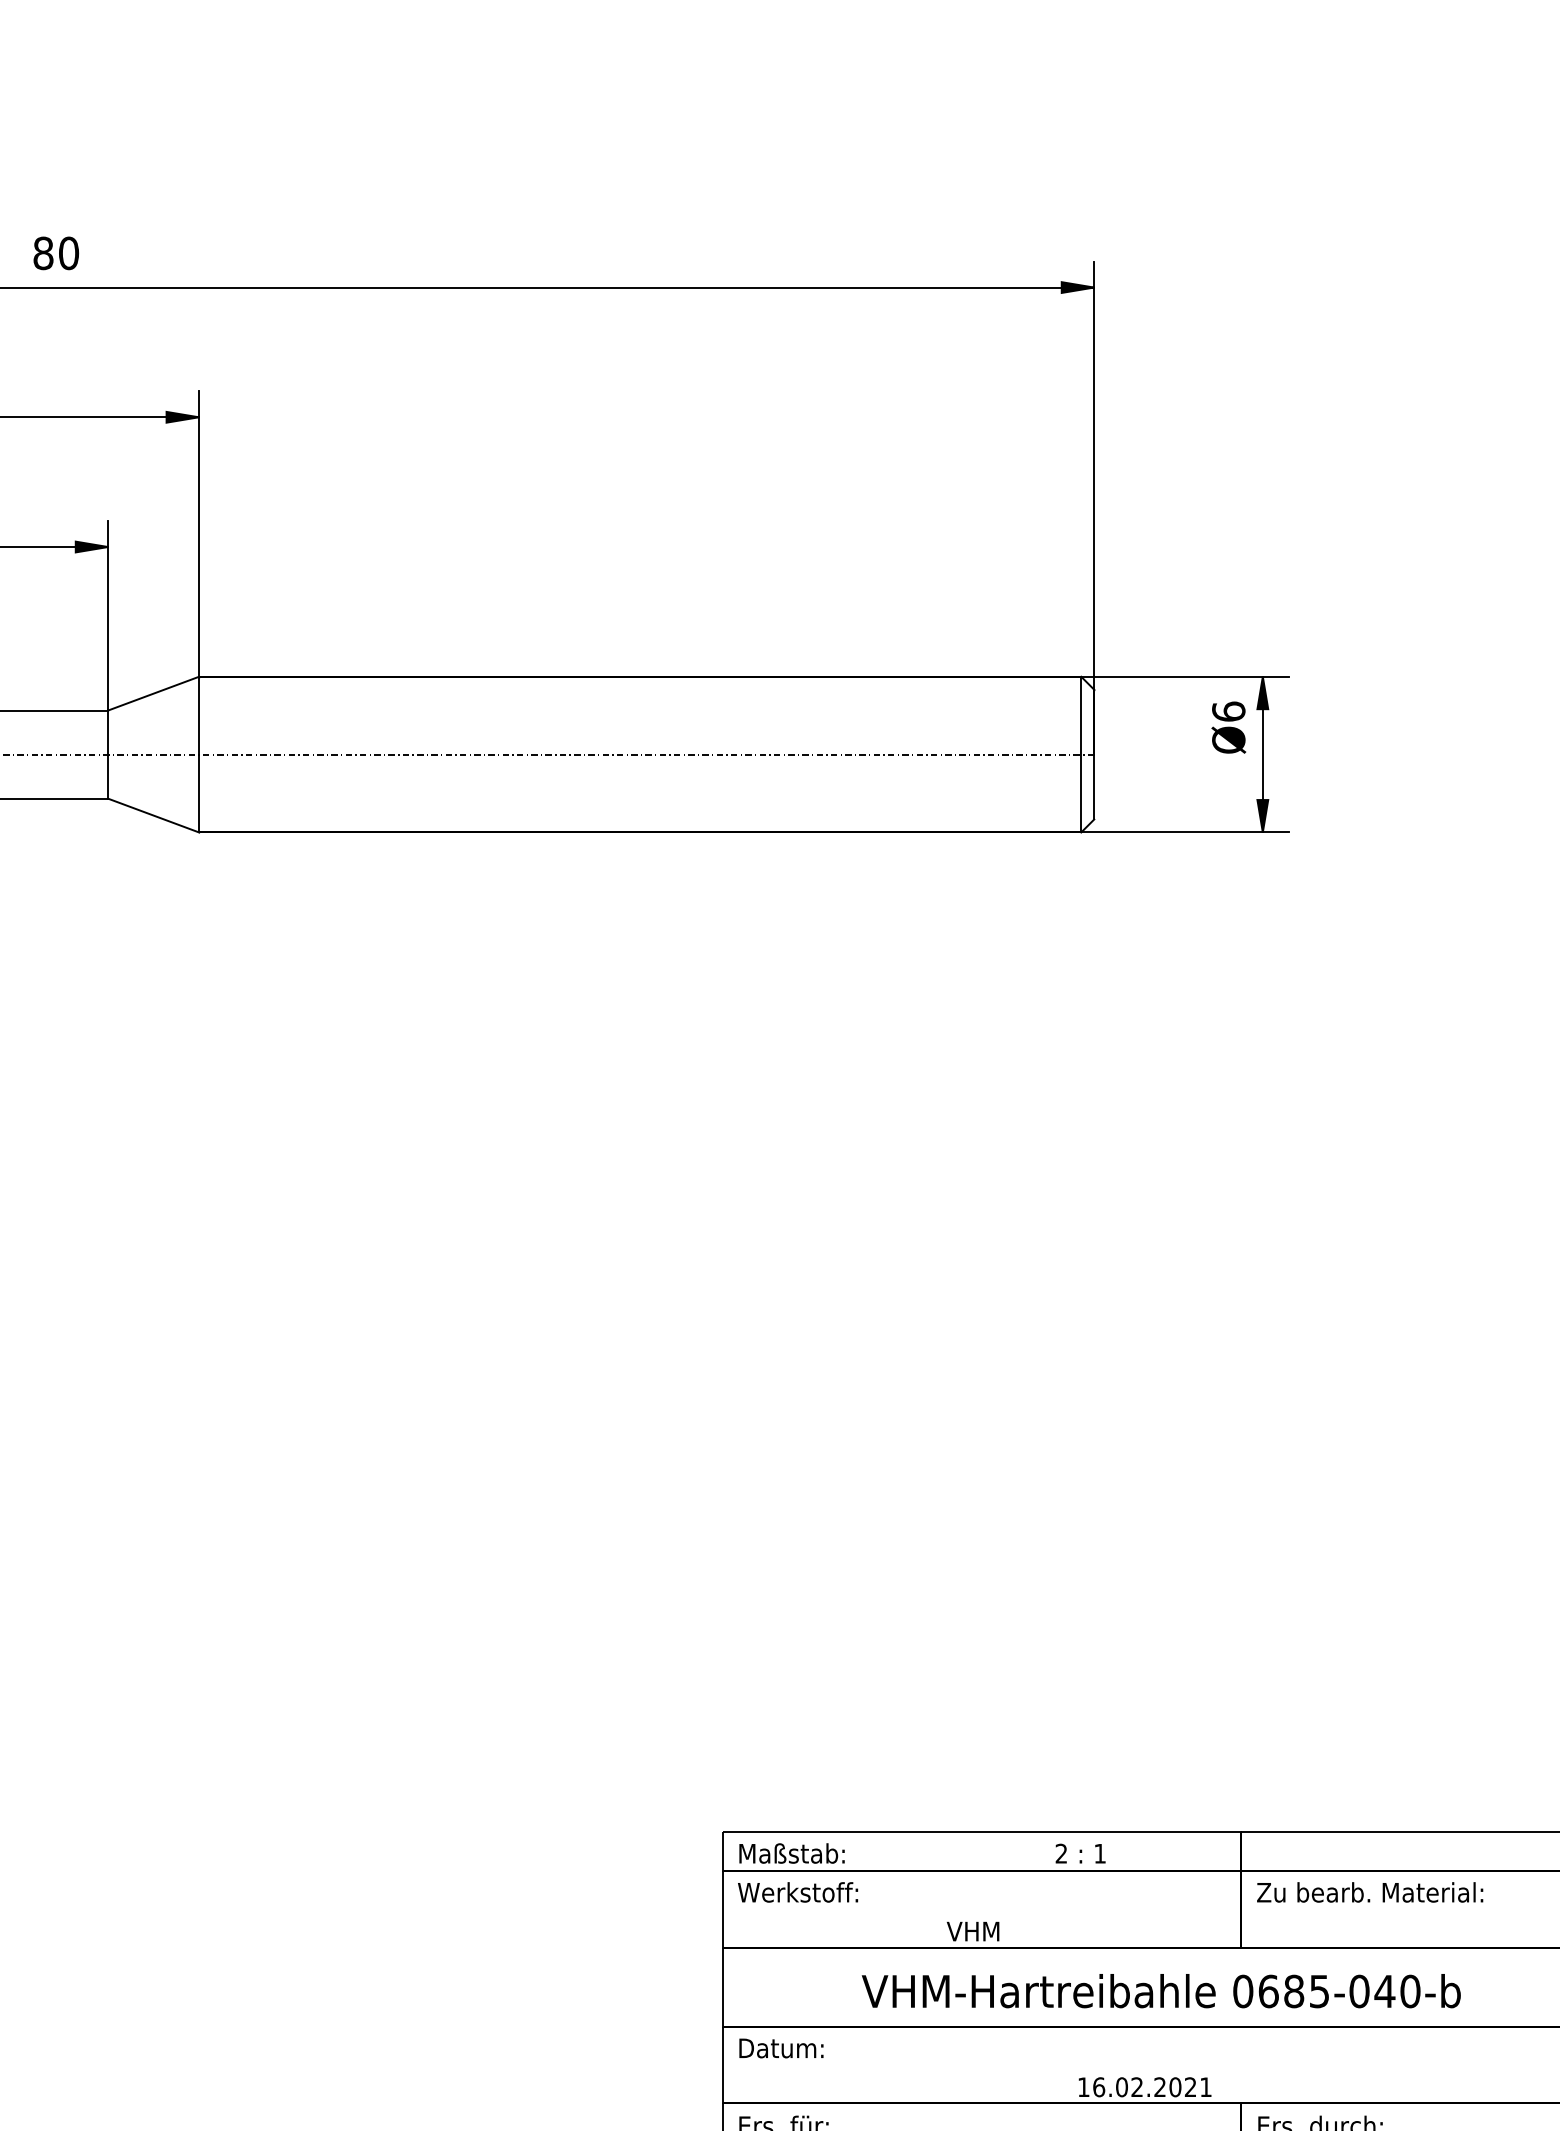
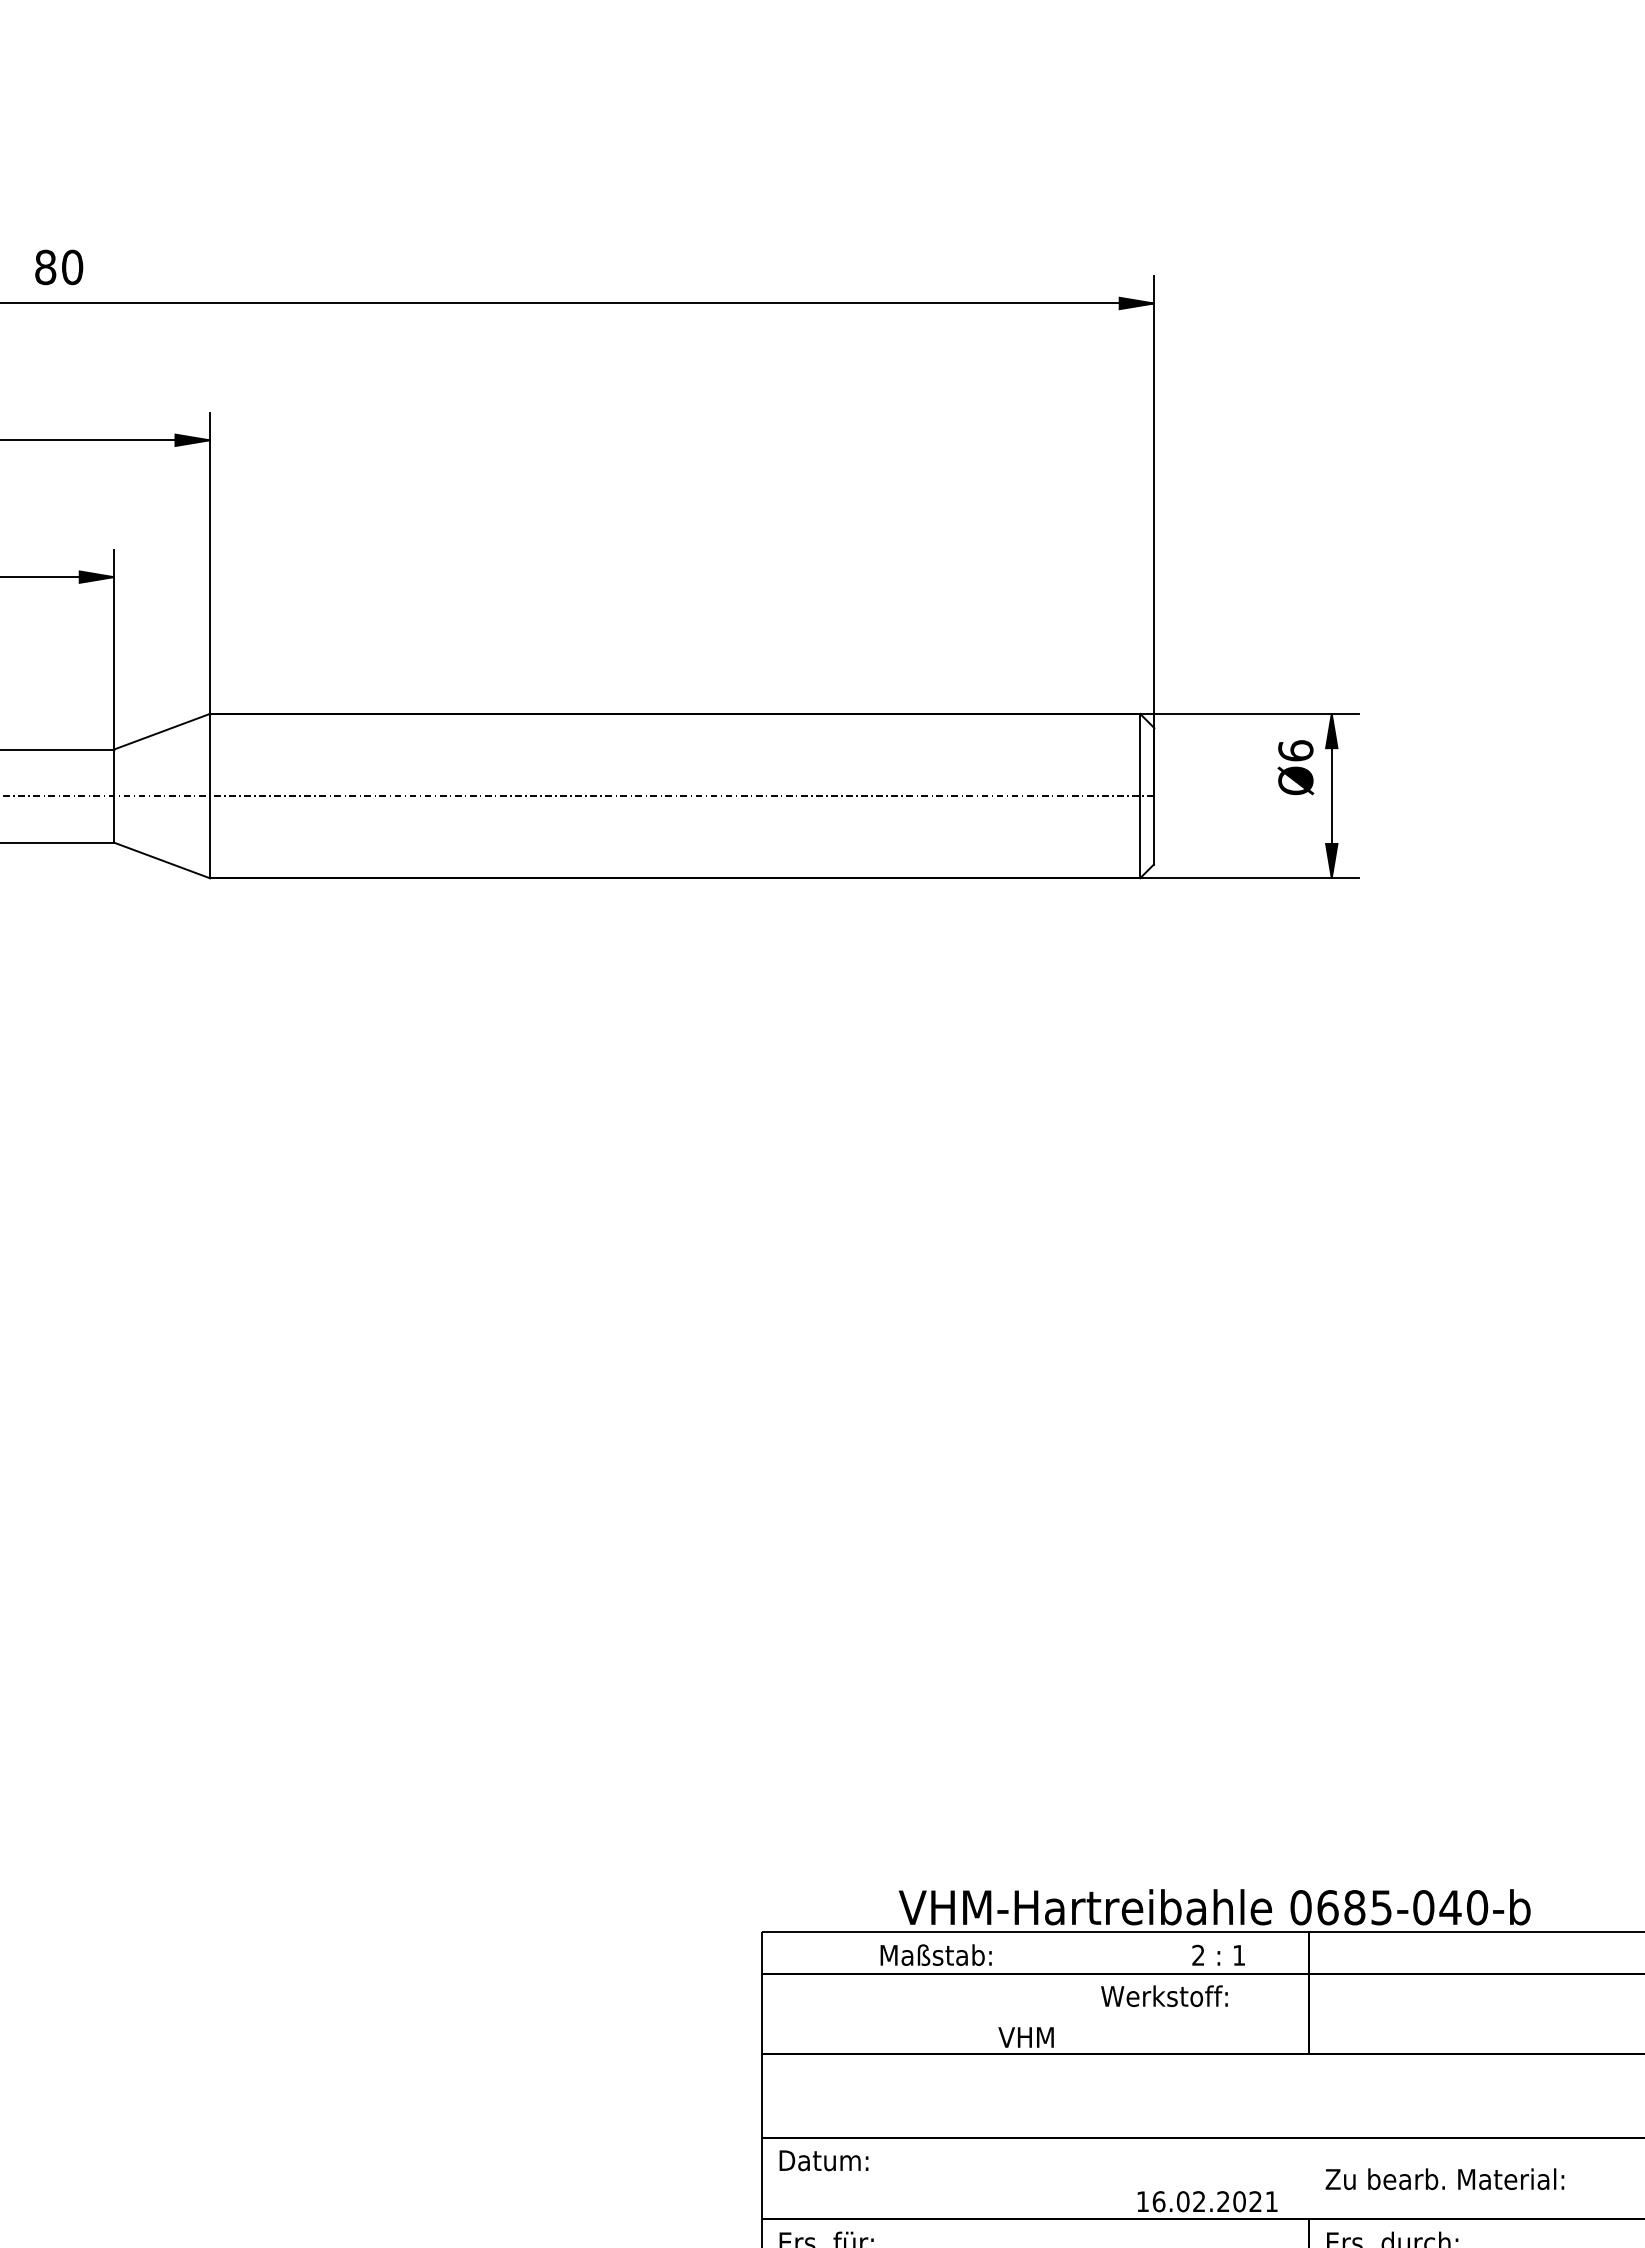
text: (791, 1852) -> (935, 1954), moved
text: (1080, 1852) -> (1218, 1954), moved
text: (798, 1891) -> (1164, 1995), moved
text: (1369, 1891) -> (1444, 2178), moved
text: (1161, 1991) -> (1214, 1907), moved

